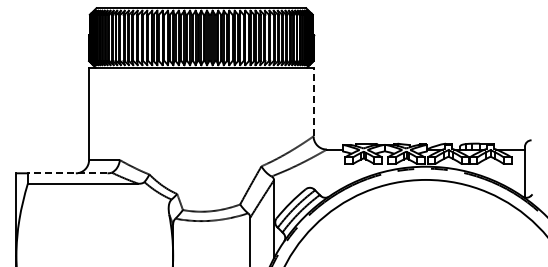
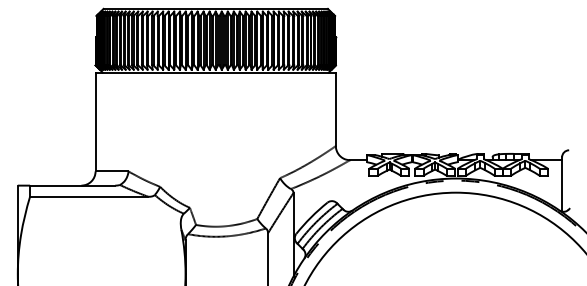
line: (313, 101) -> (335, 108), dashed -> solid
line: (67, 173) -> (72, 185), dashed -> solid

